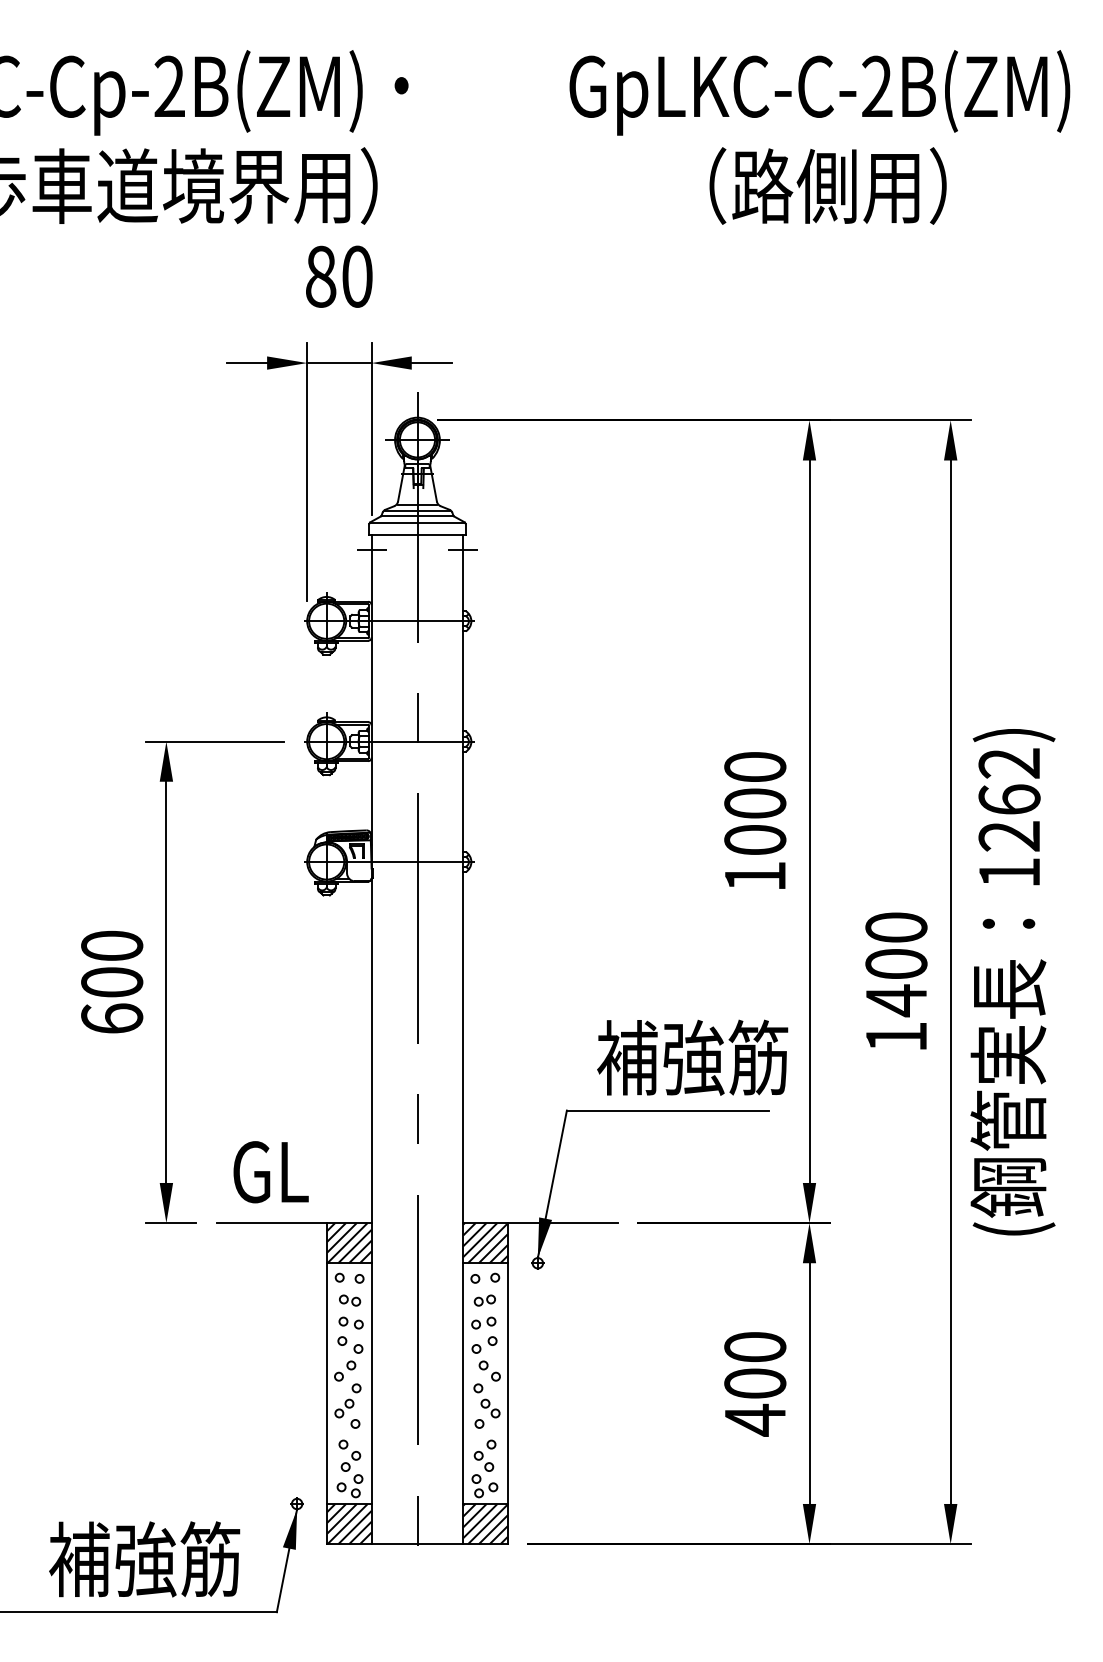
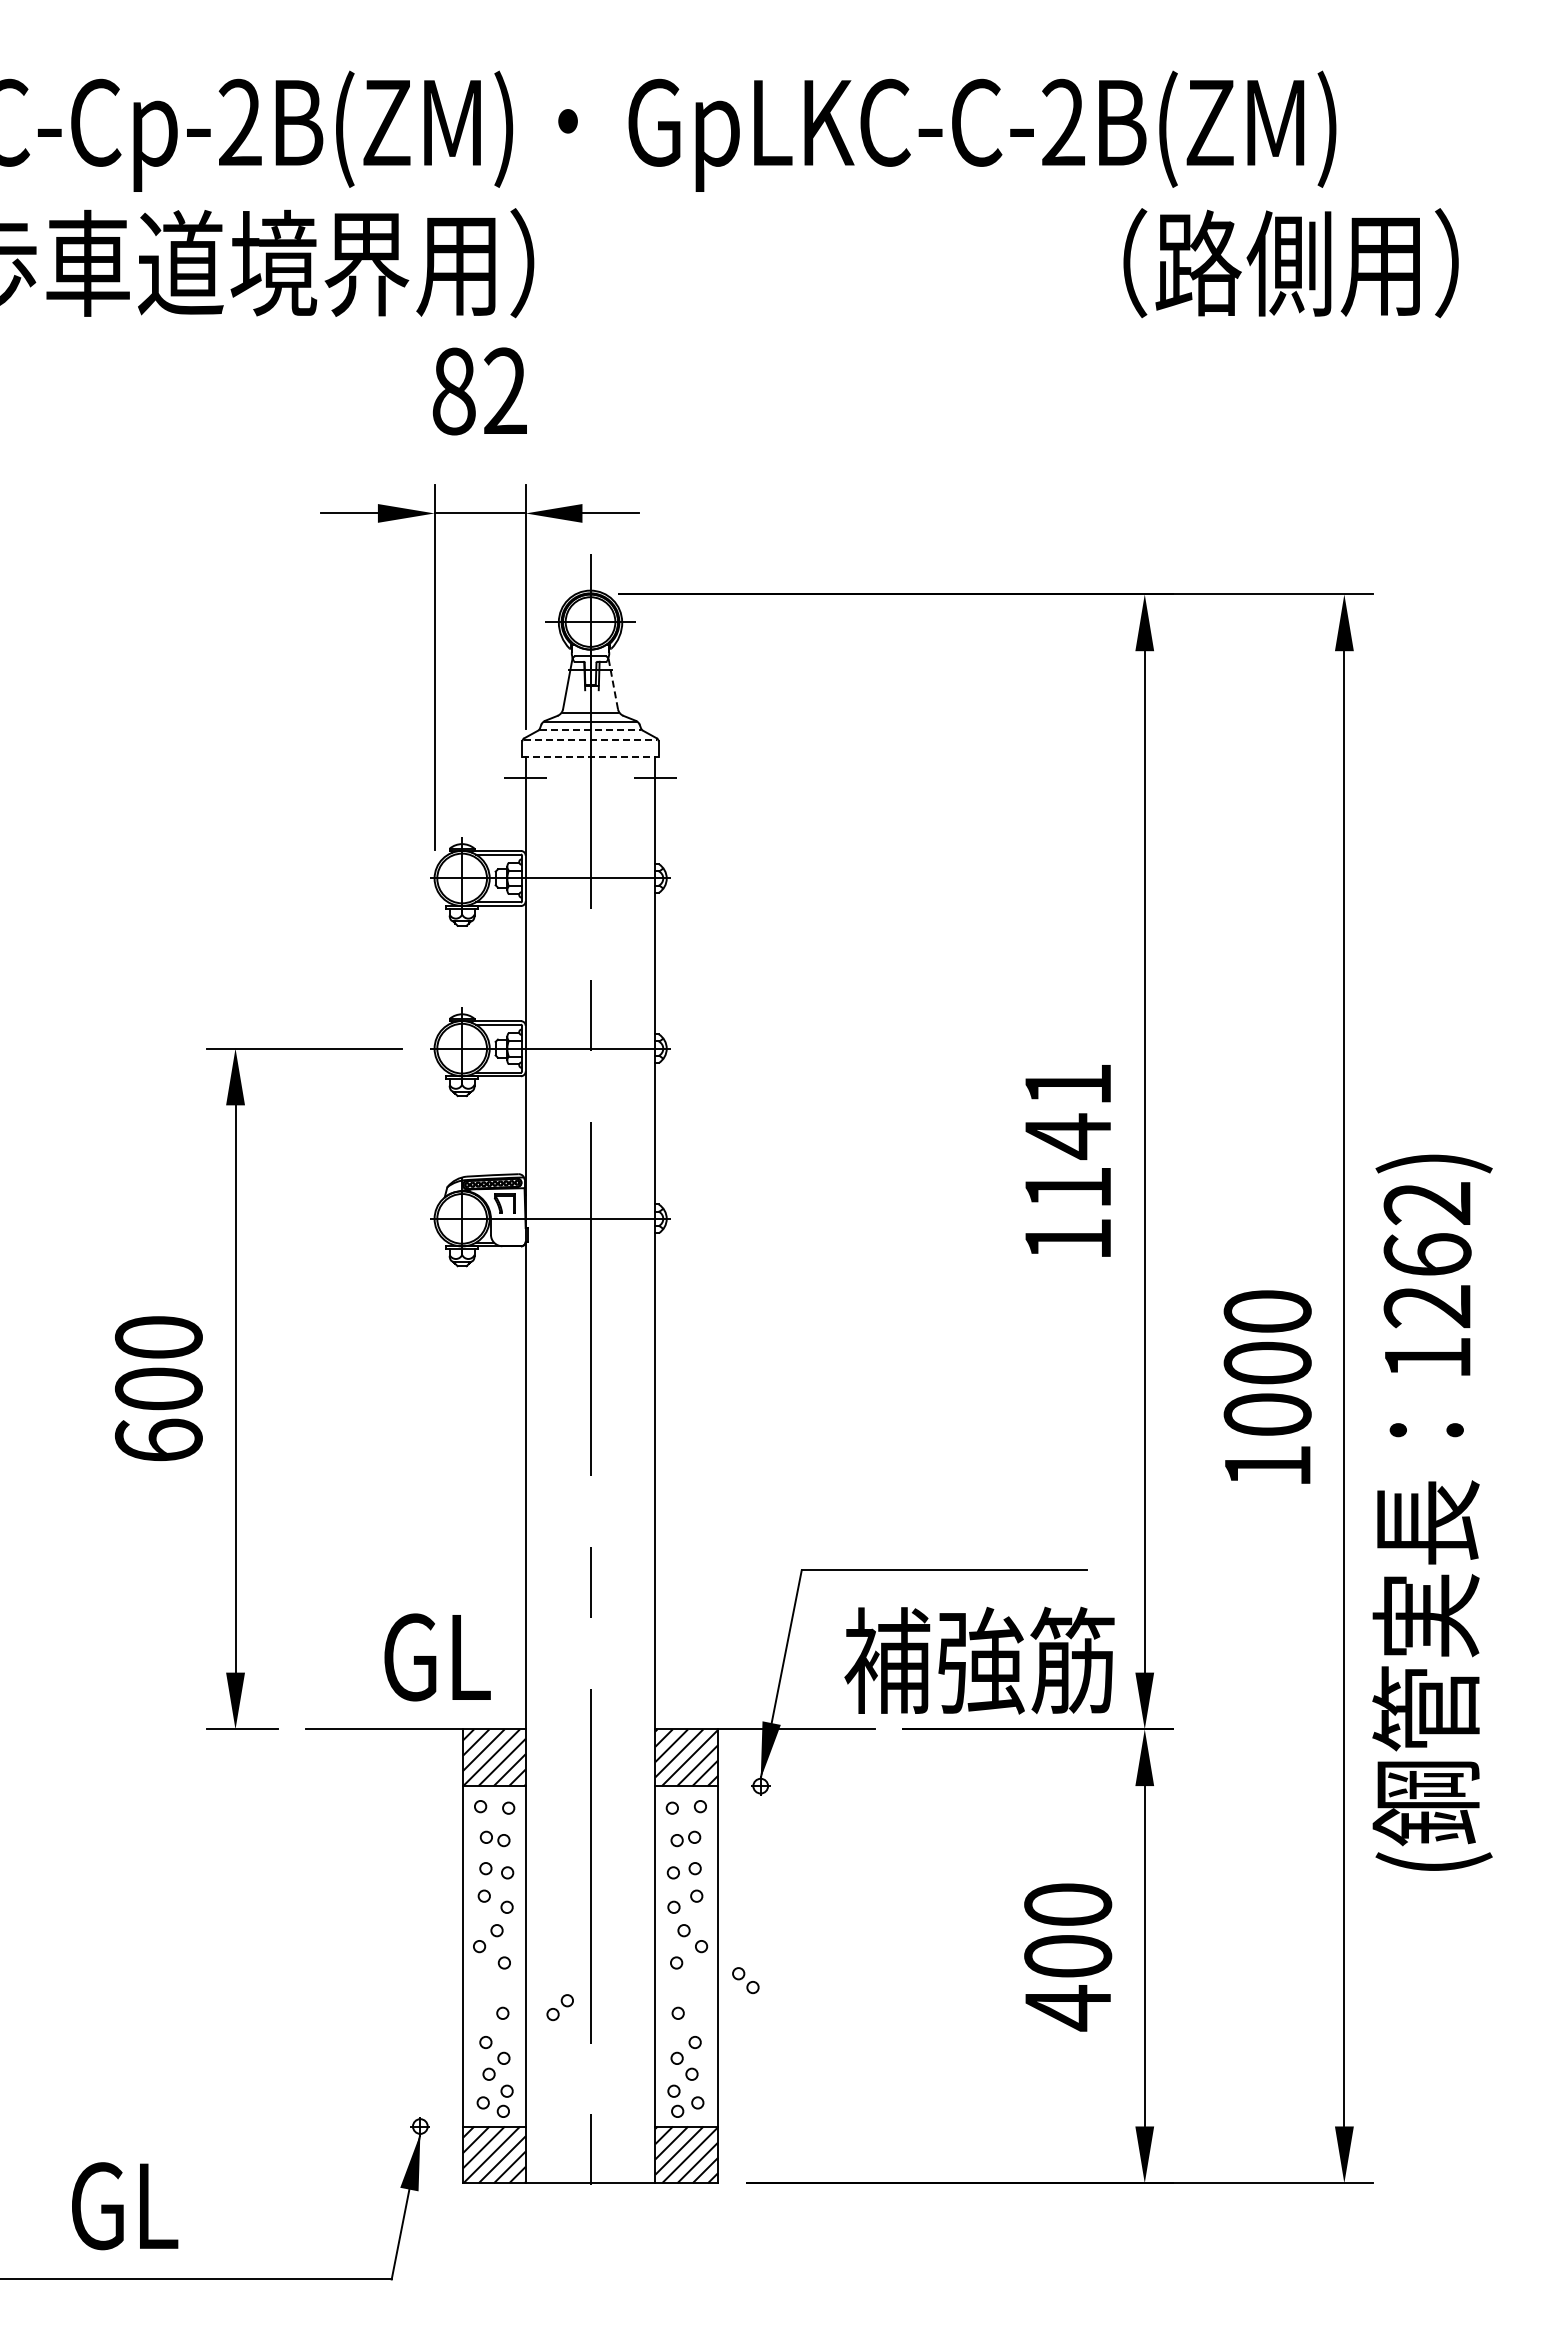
text: (819, 92) -> (982, 130), moved
text: (827, 186) -> (1290, 263), moved
text: (357, 276) -> (505, 391), 80 -> 82
line: (433, 483) -> (613, 683), solid -> dashed
line: (418, 515) -> (591, 729), solid -> dashed
line: (417, 523) -> (590, 740), solid -> dashed
line: (418, 535) -> (591, 757), solid -> dashed
text: (755, 803) -> (1068, 1135), 1000 -> 1141
text: (1013, 982) -> (1432, 1512), moved
text: (896, 1000) -> (1267, 1414), 1400 -> 1000
text: (692, 1057) -> (979, 1660), moved
text: (271, 1172) -> (437, 1657), moved
part: (343, 1408) -> (559, 2007), moved
part: (490, 1408) -> (745, 1980), moved
text: (144, 1559) -> (204, 2204), 補強筋 -> GL

